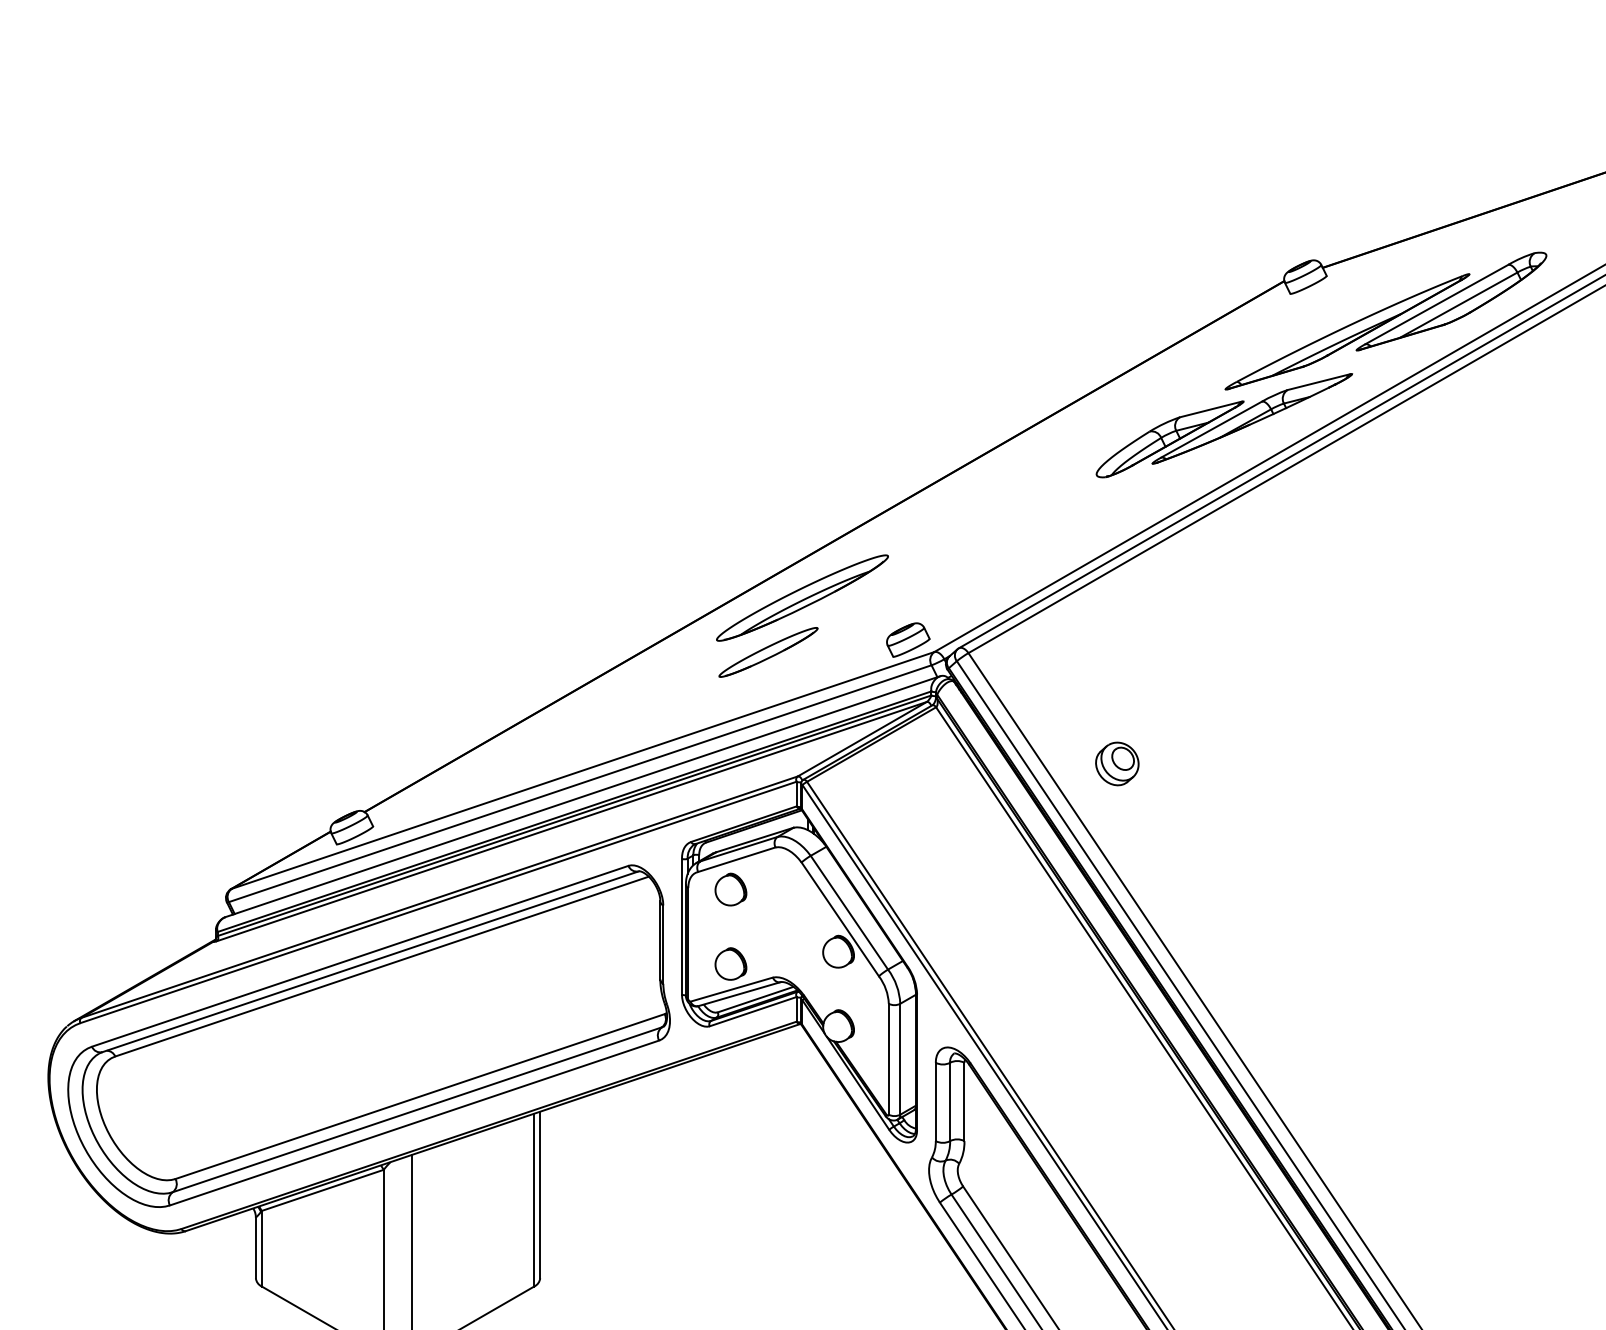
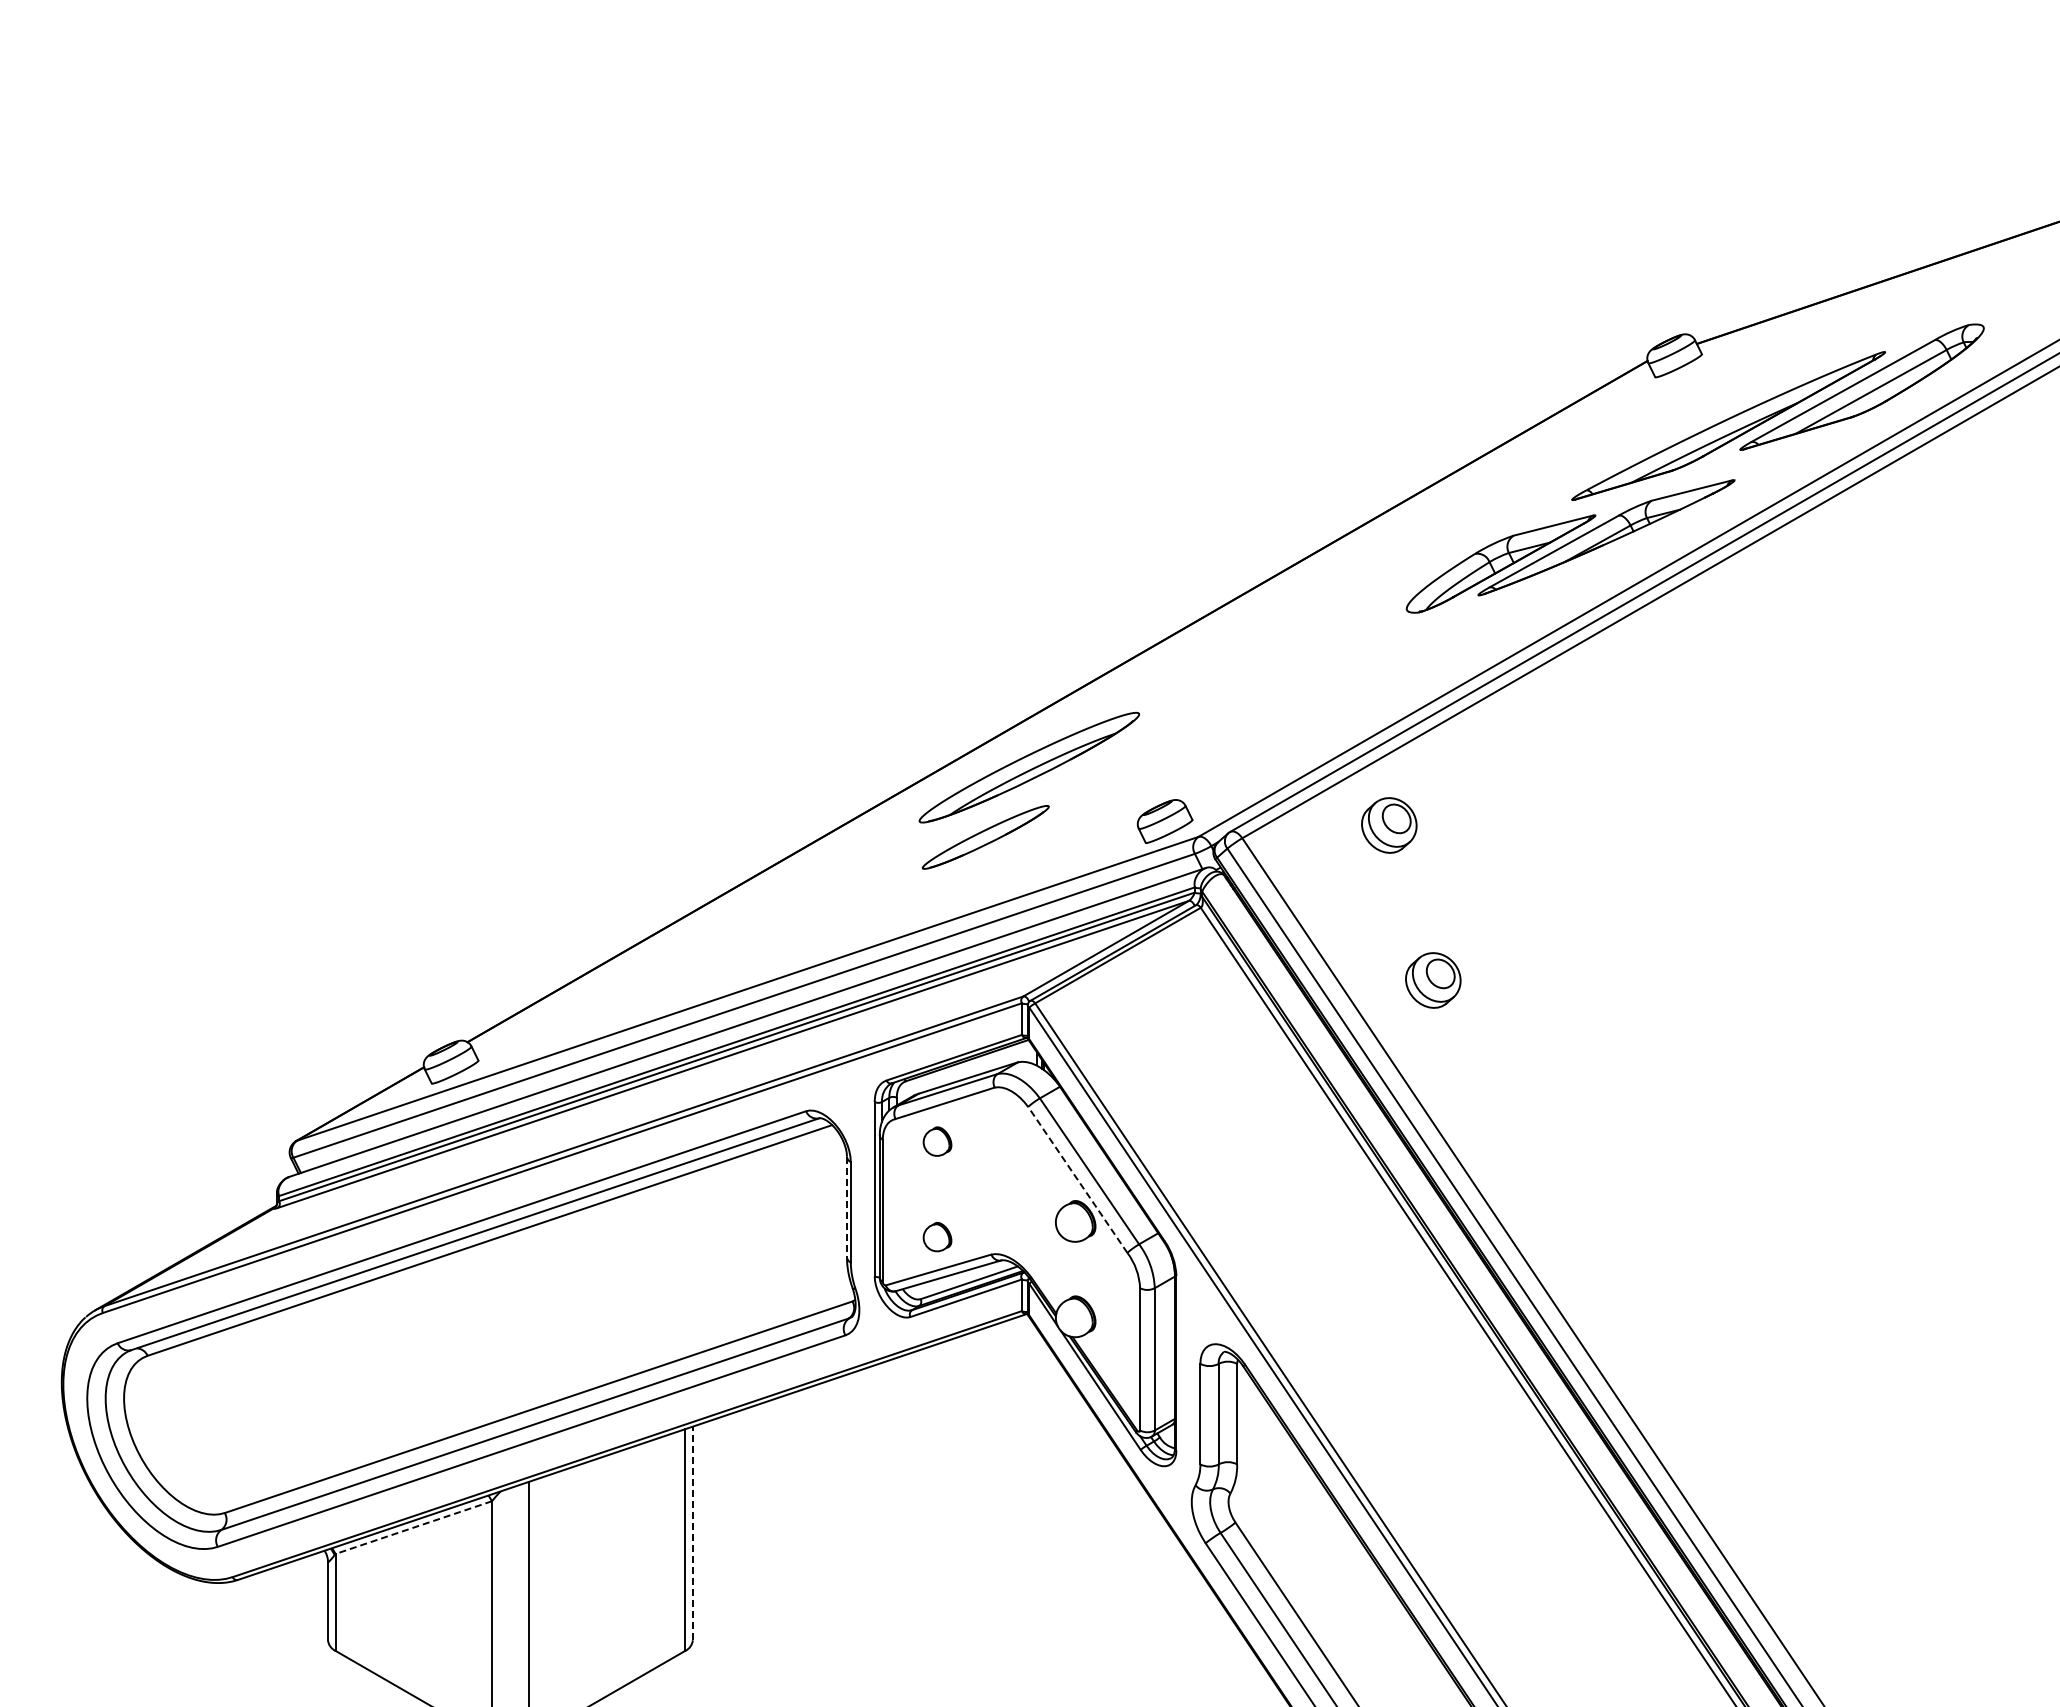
part: (1083, 643) -> (1389, 825), added
part: (730, 889) -> (937, 1141), size x0.7
line: (840, 919) -> (1077, 1179), solid -> dashed
line: (659, 940) -> (846, 1207), solid -> dashed
part: (730, 963) -> (937, 1236), size x0.7
line: (322, 1190) -> (413, 1527), solid -> dashed
line: (539, 1194) -> (692, 1533), solid -> dashed

